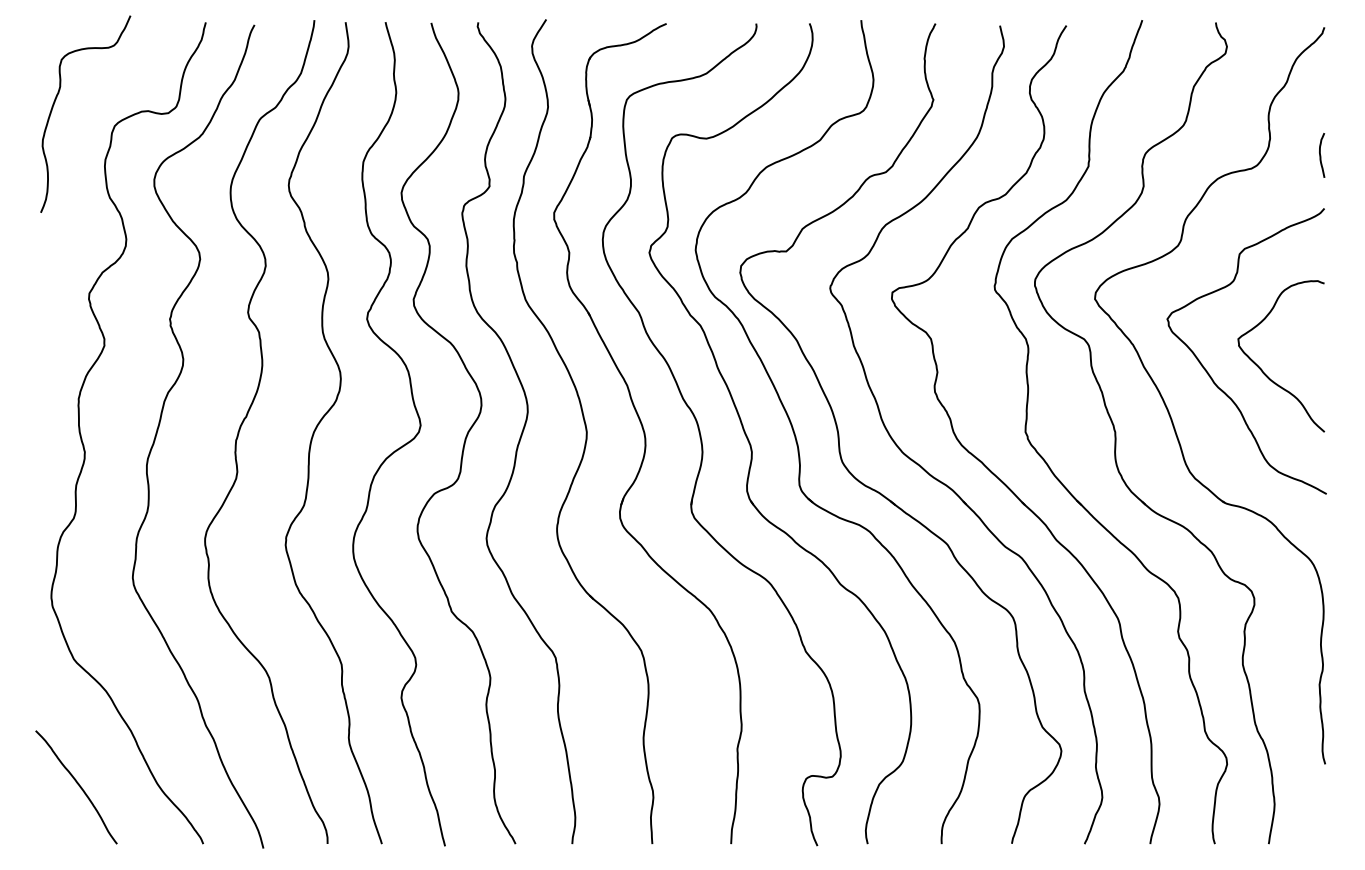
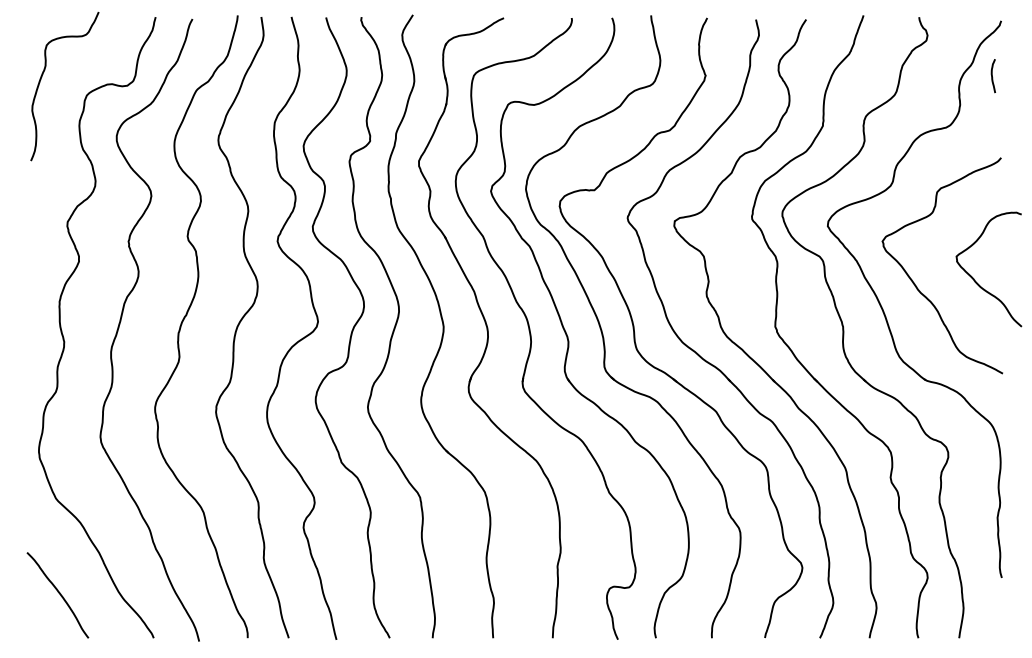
curve: (1321, 155) -> (992, 76), moved
curve: (1262, 369) -> (974, 279), moved

